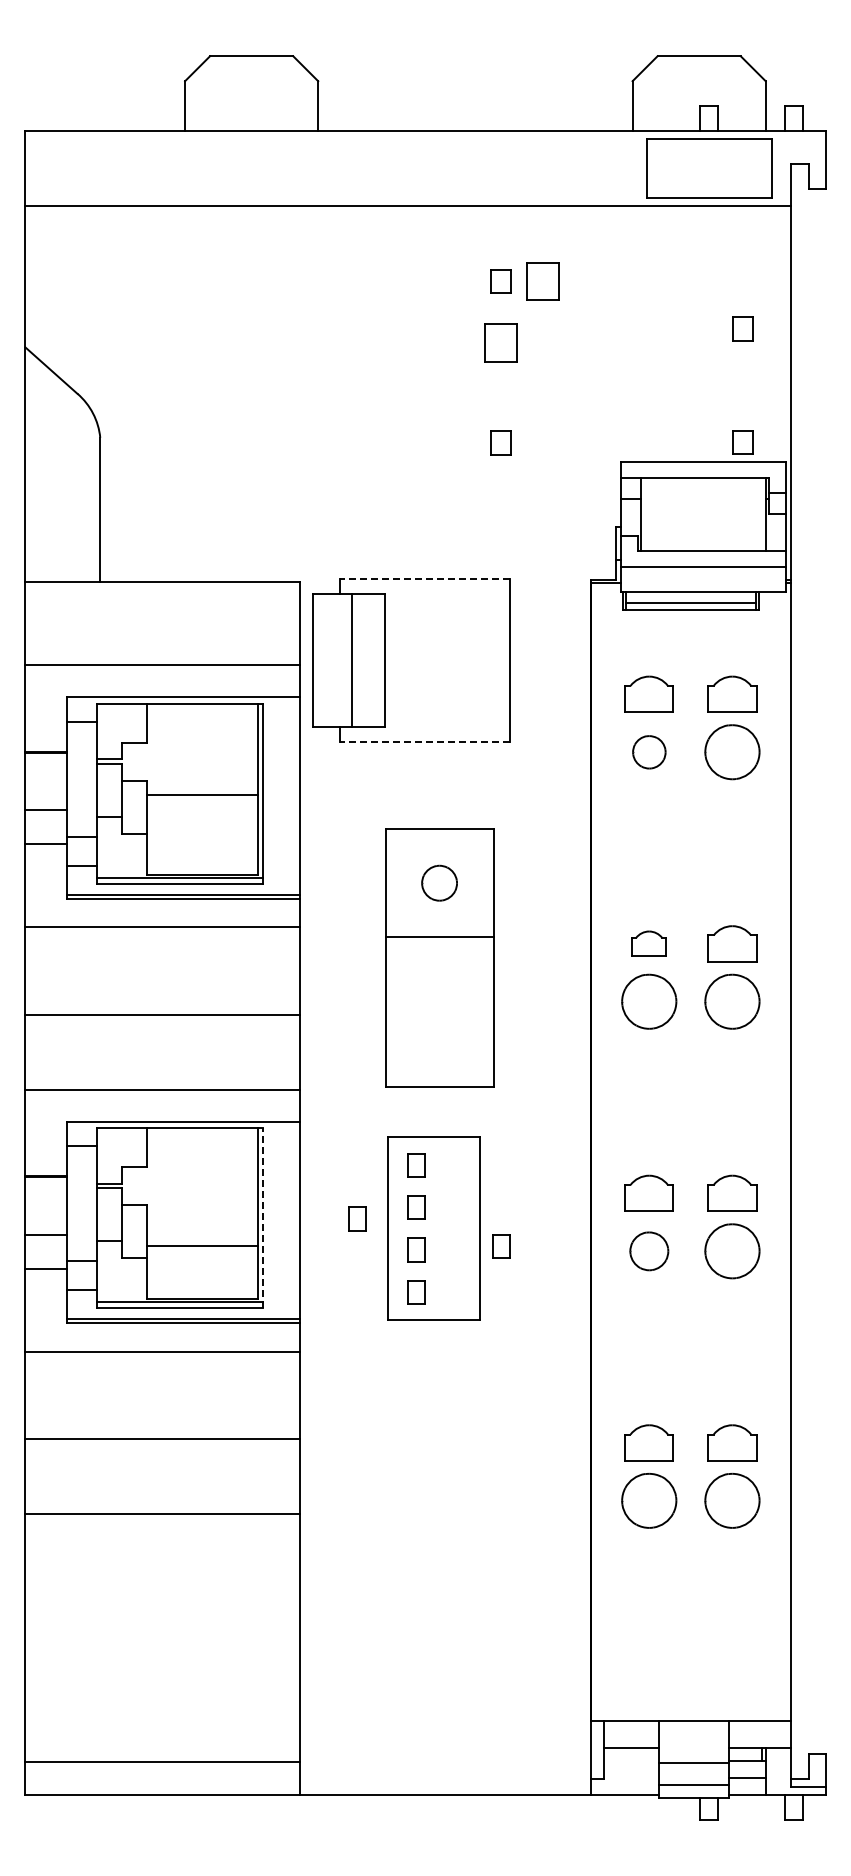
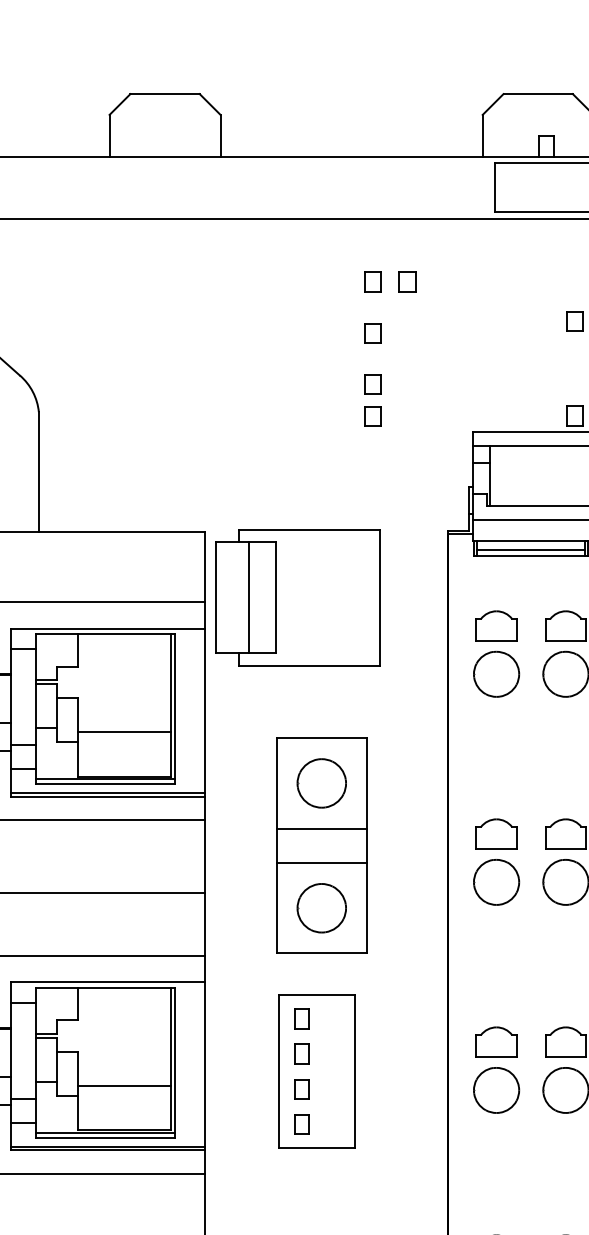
part: (542, 281) -> (407, 281), size x0.62
part: (500, 343) -> (372, 333), size x0.62
part: (500, 404) -> (372, 384), added
line: (424, 578) -> (309, 529), dashed -> solid
line: (424, 741) -> (309, 665), dashed -> solid
part: (649, 752) -> (496, 674), size x1.67
line: (202, 794) -> (124, 732), moved
part: (439, 883) -> (321, 783), size x1.67
part: (648, 943) -> (495, 833), size x1.43
line: (439, 978) -> (321, 862), added
part: (439, 1032) -> (321, 908), added
line: (263, 1217) -> (174, 1062), dashed -> solid
part: (357, 1218) -> (253, 1063), removed
part: (501, 1246) -> (373, 1086), removed
part: (649, 1251) -> (496, 1090), size x1.43

